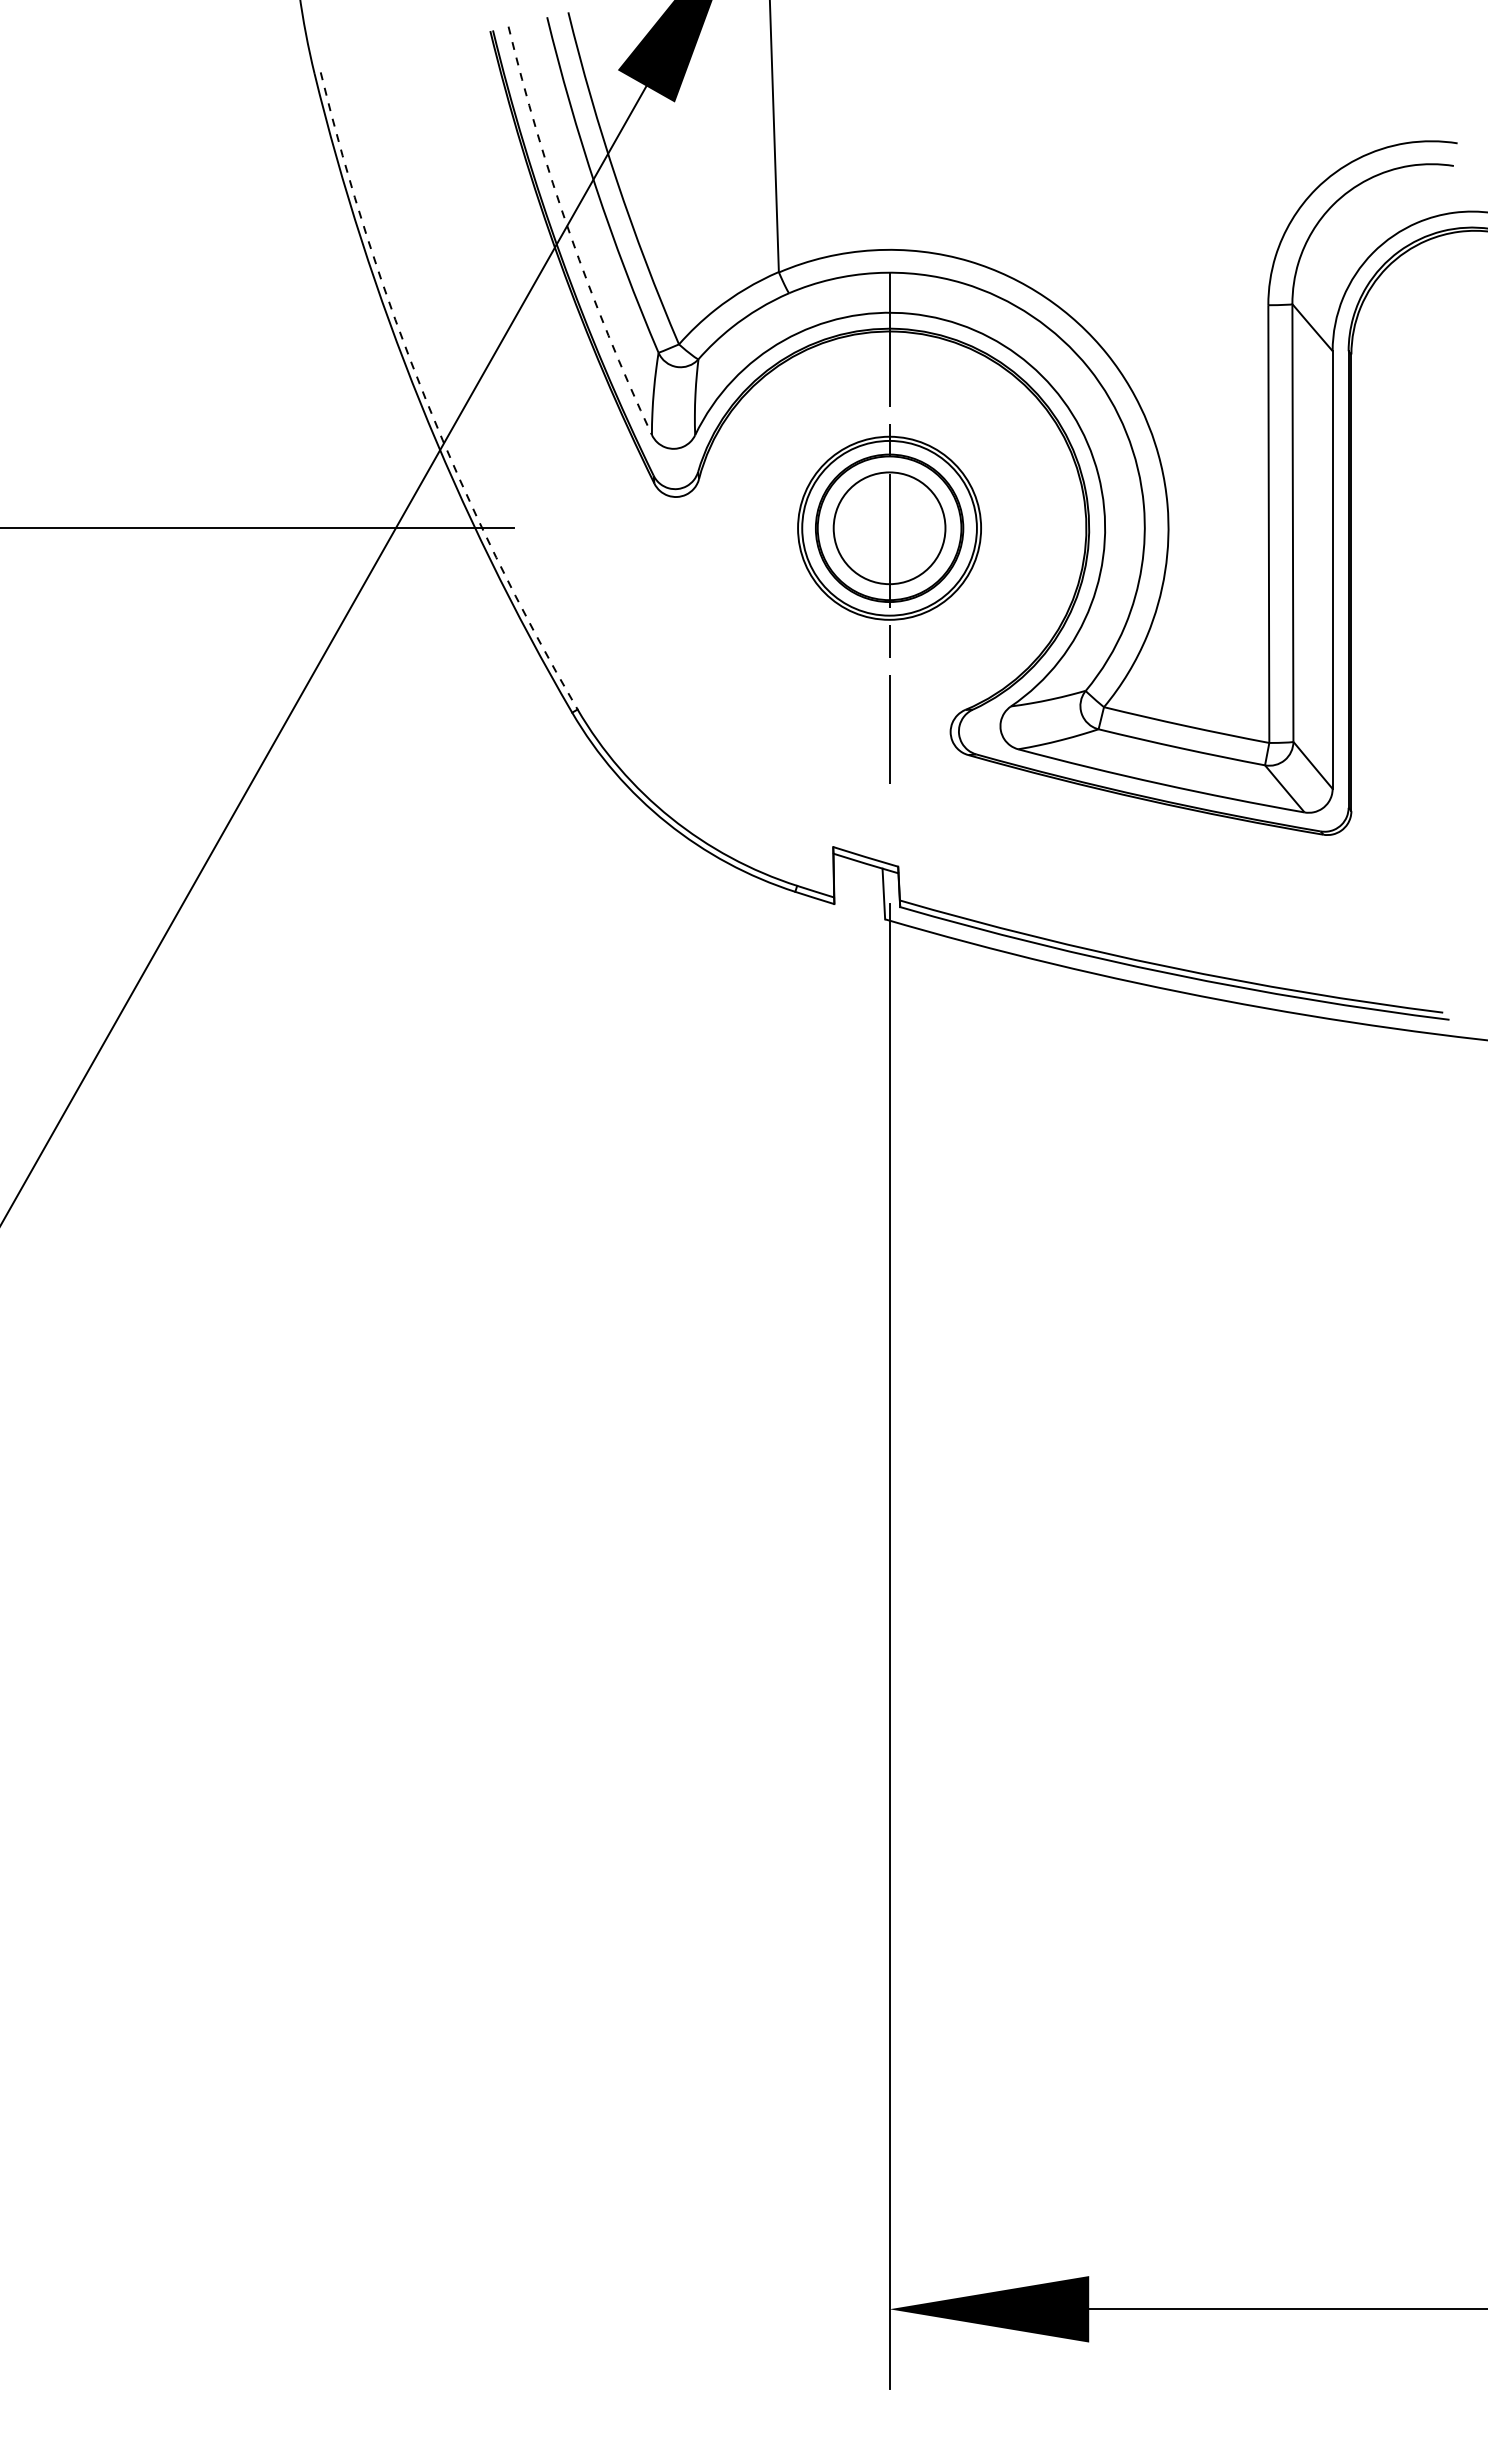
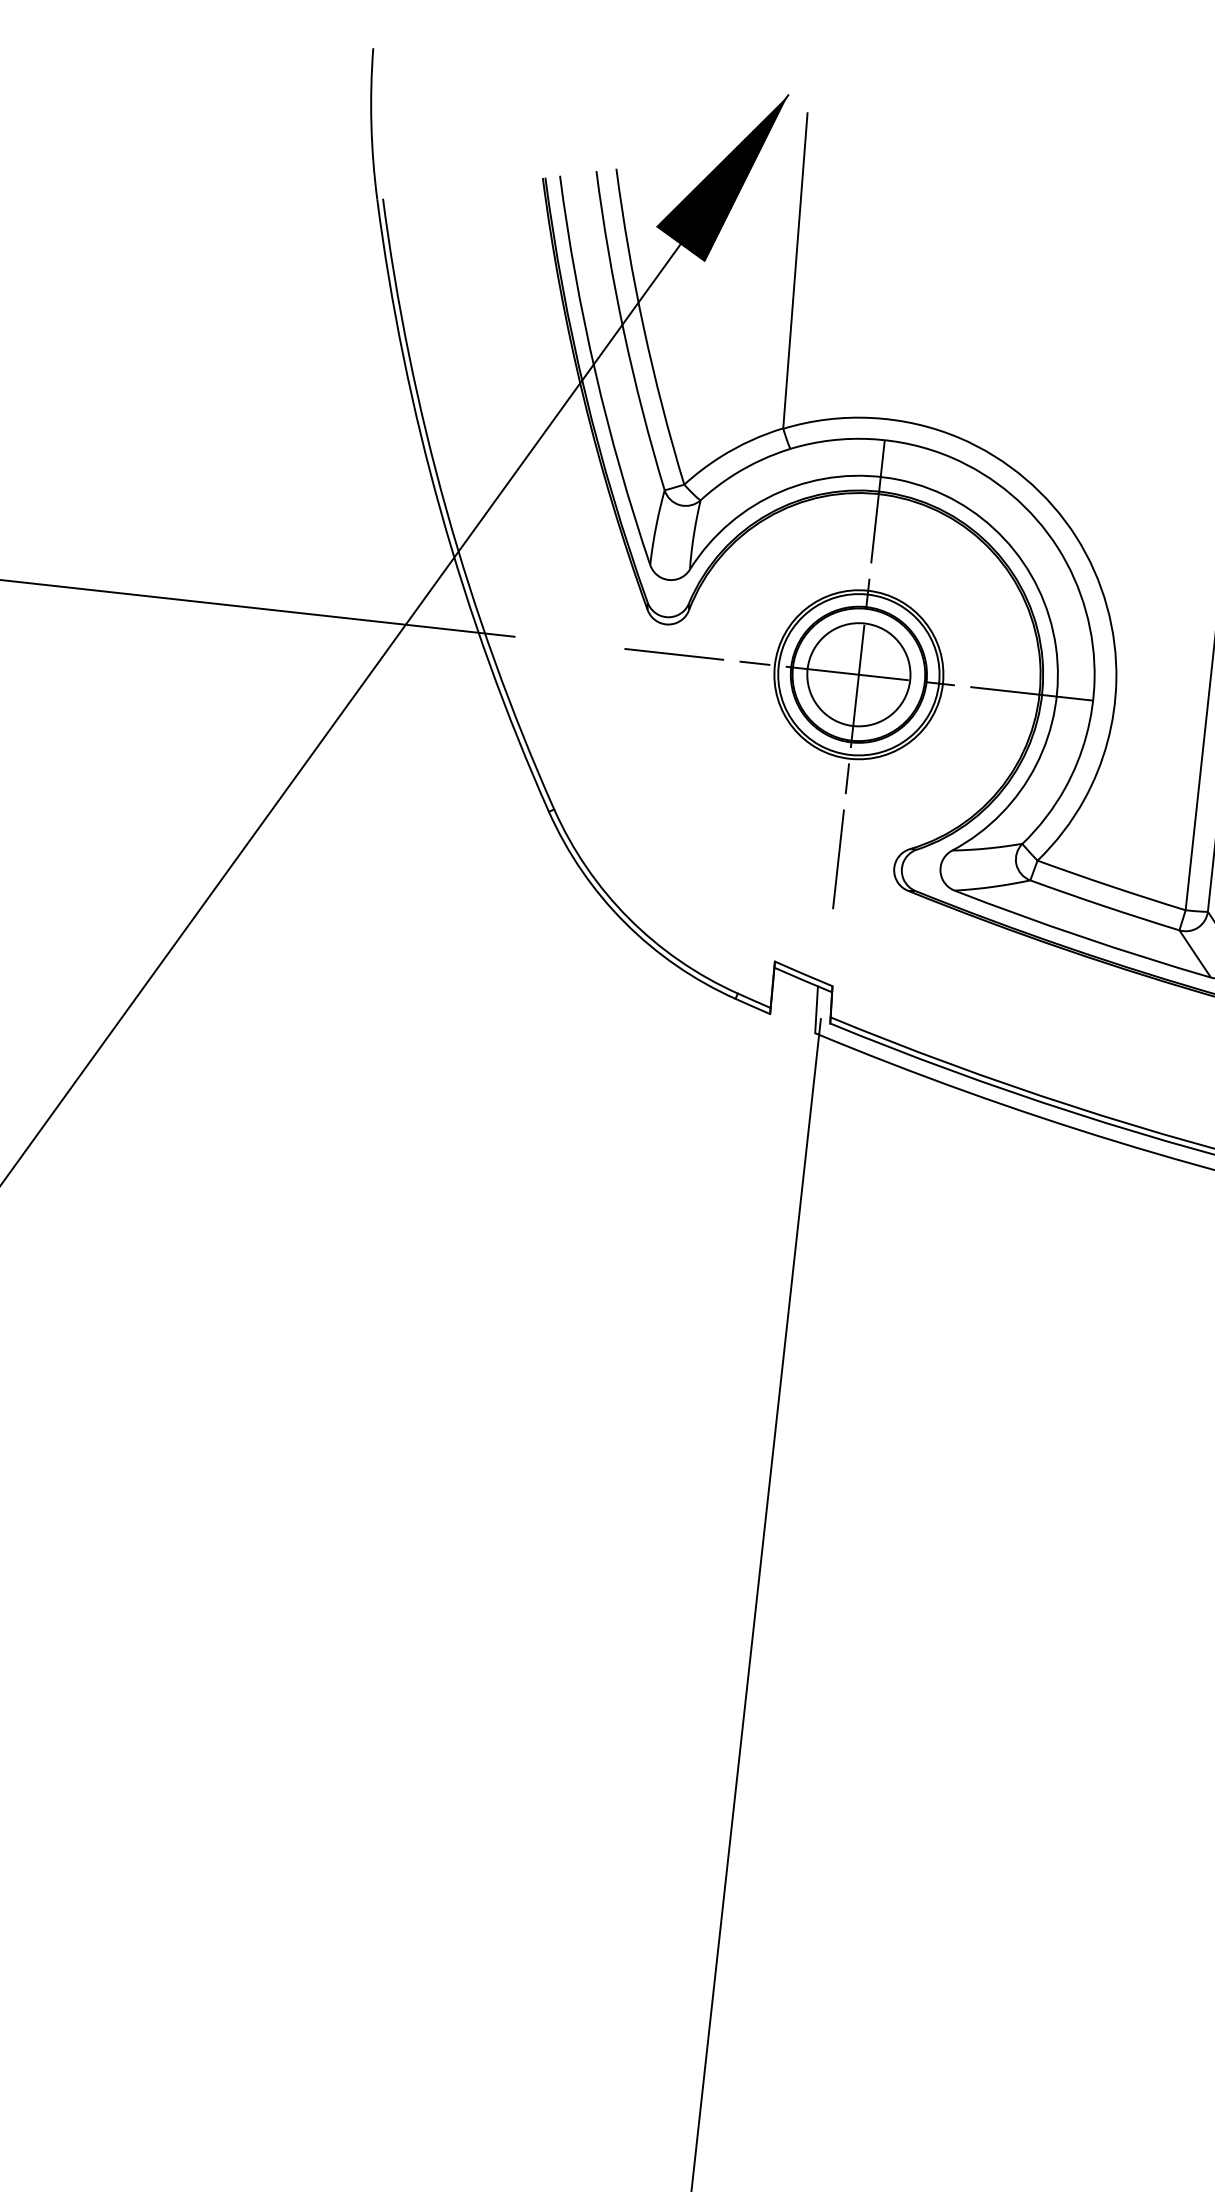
arc: (570, 234) -> (595, 372), dashed -> solid
arc: (426, 400) -> (446, 510), dashed -> solid
line: (889, 528) -> (858, 674), added

